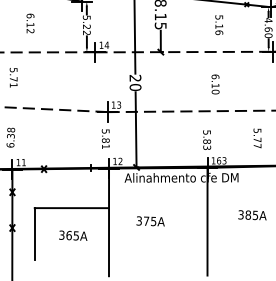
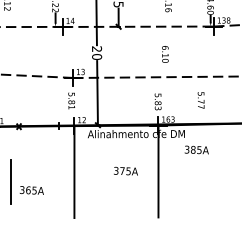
line: (71, 207) -> (42, 159), removed
text: (252, 214) -> (196, 149), moved
text: (150, 220) -> (125, 170), moved
text: (72, 235) -> (31, 190), moved

